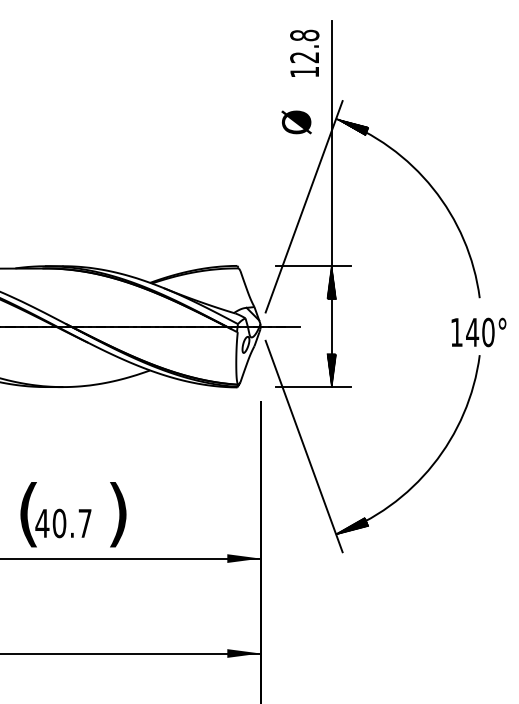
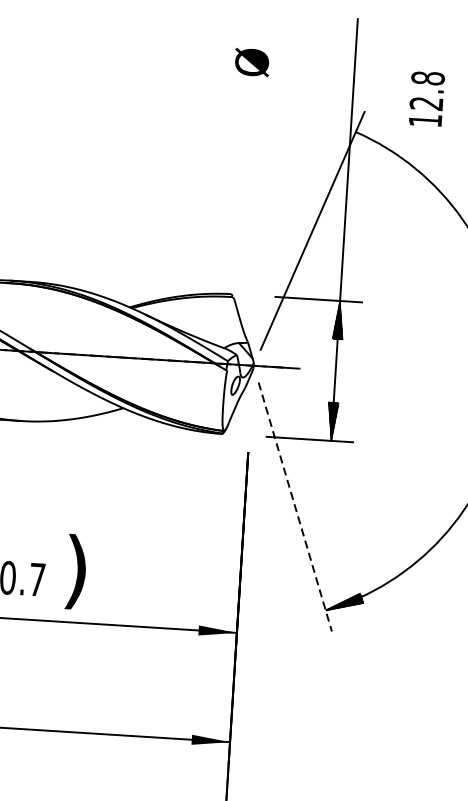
text: (304, 52) -> (426, 97), moved
text: (296, 122) -> (251, 62), moved
hatch: (352, 126) -> (374, 141), removed
line: (304, 447) -> (295, 508), solid -> dashed

